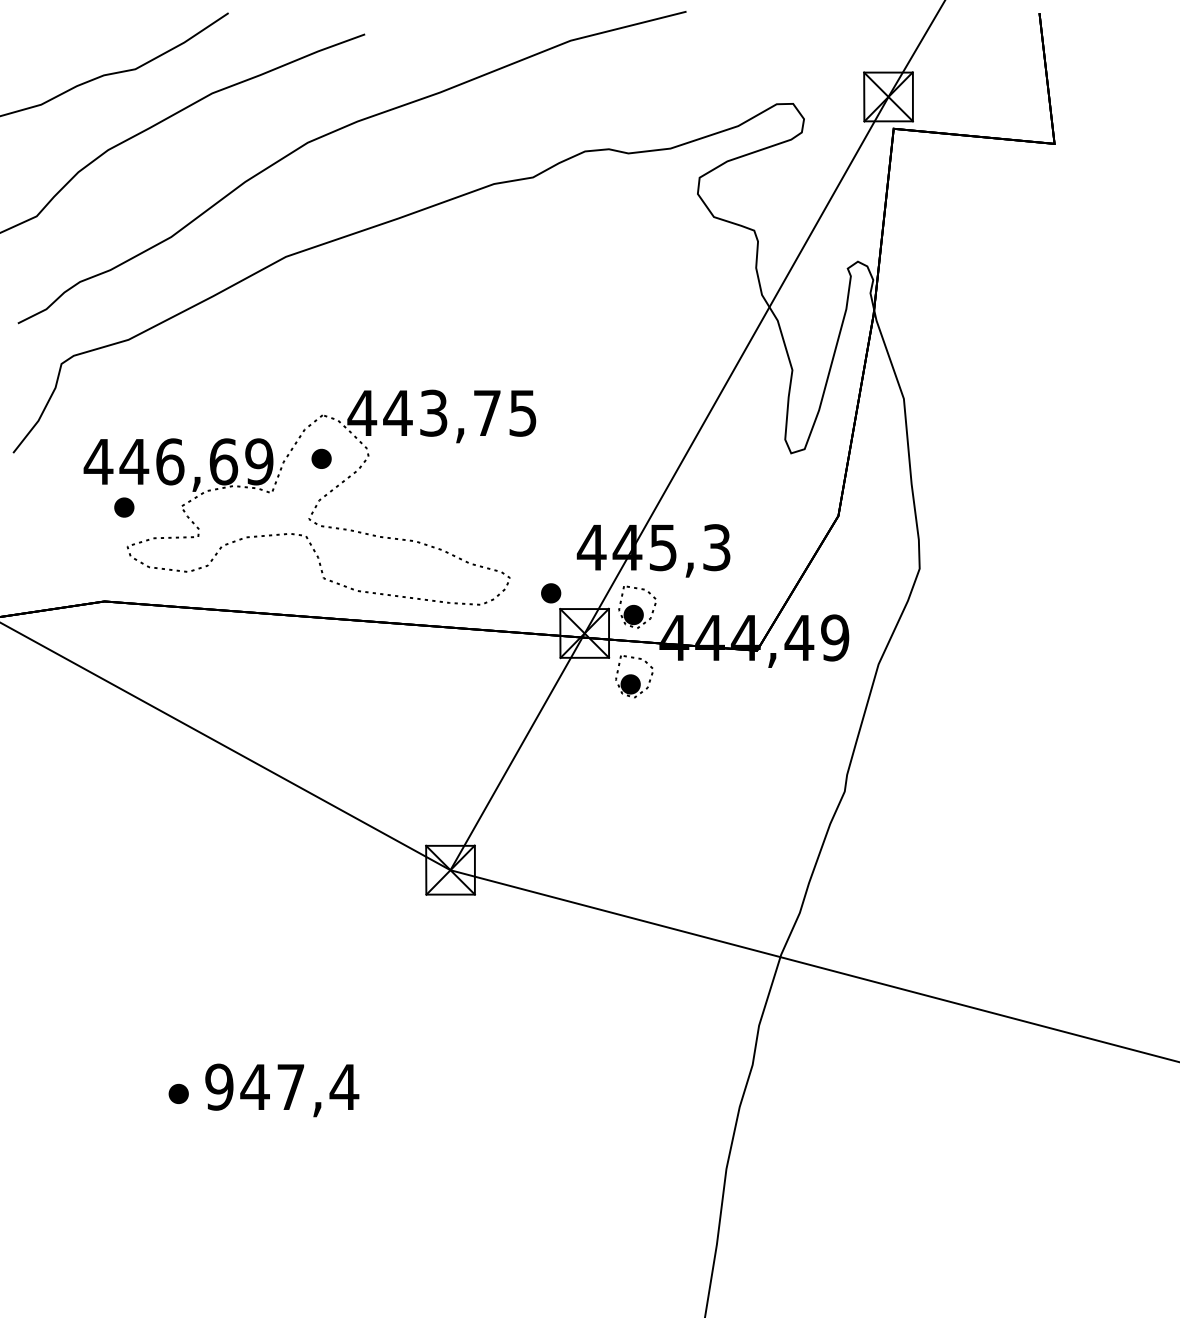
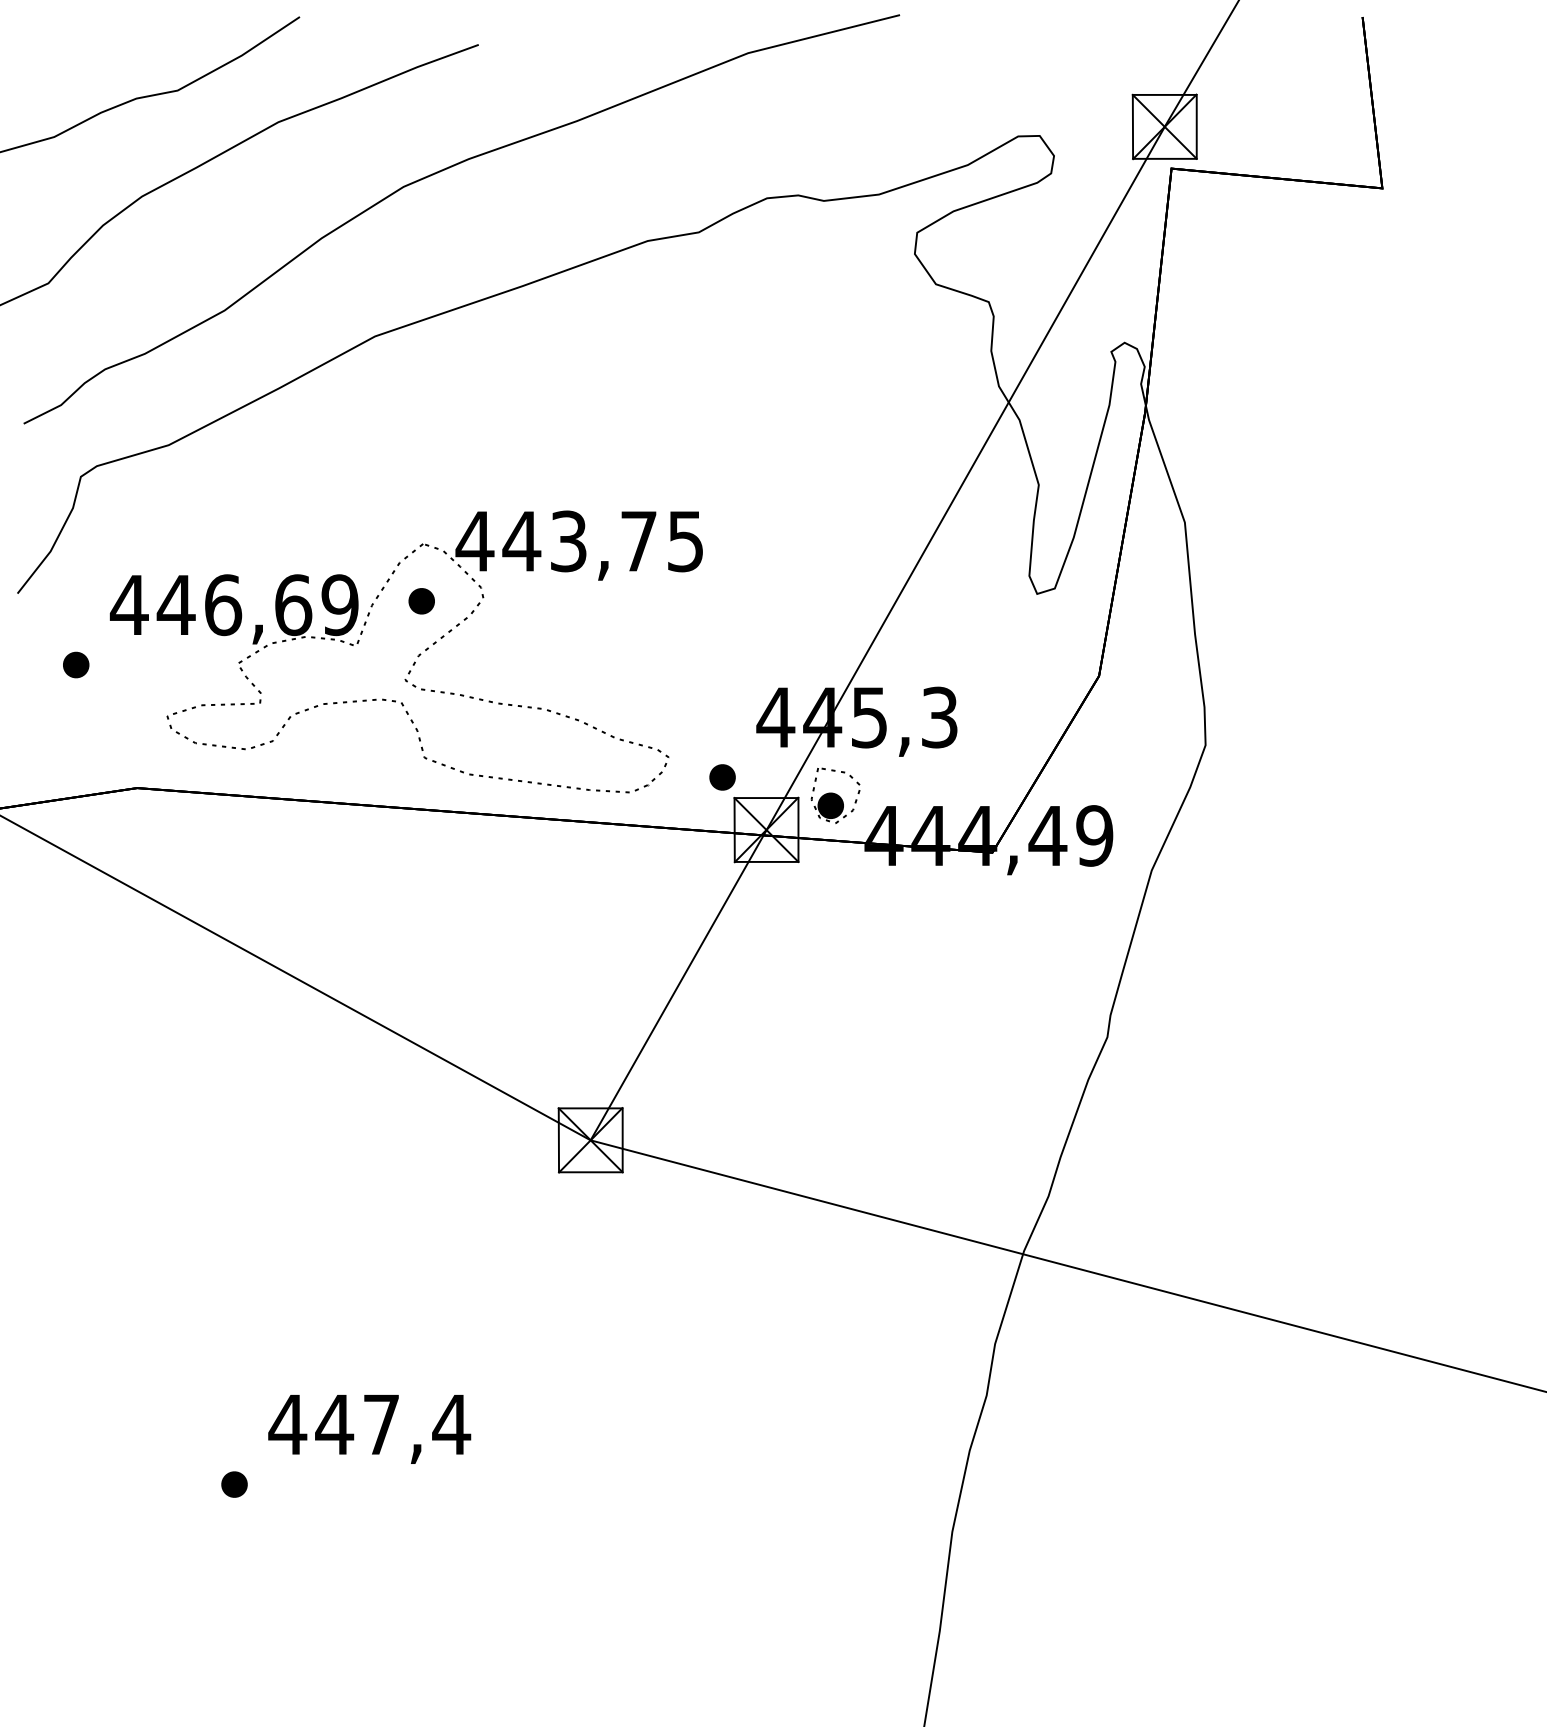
part: (124, 507) -> (76, 664), moved
part: (634, 676) -> (831, 886), removed
text: (219, 1087) -> (287, 1424), 947,4 -> 447,4
part: (178, 1093) -> (234, 1484), moved

